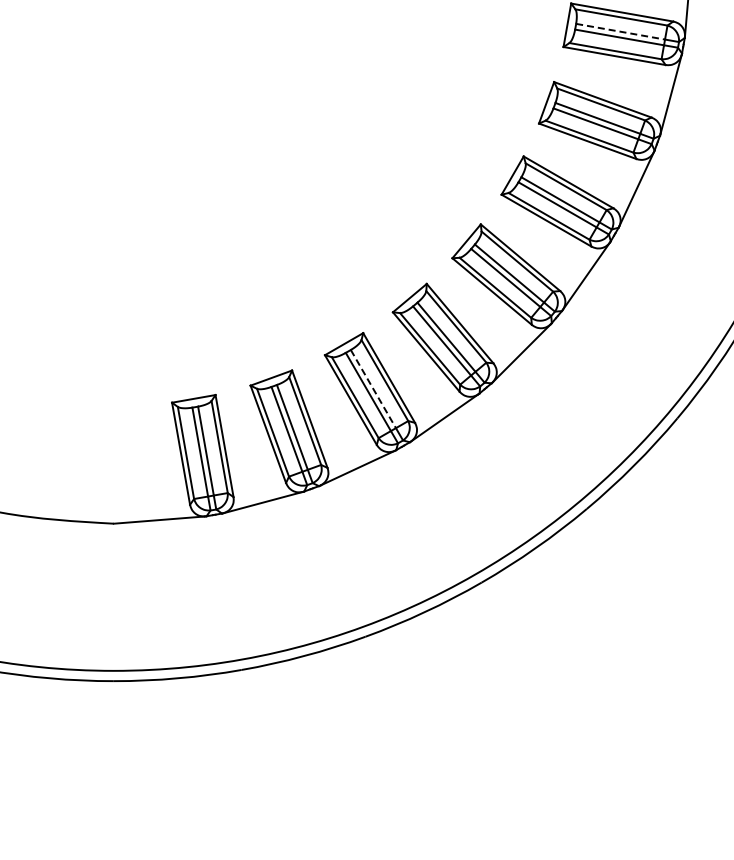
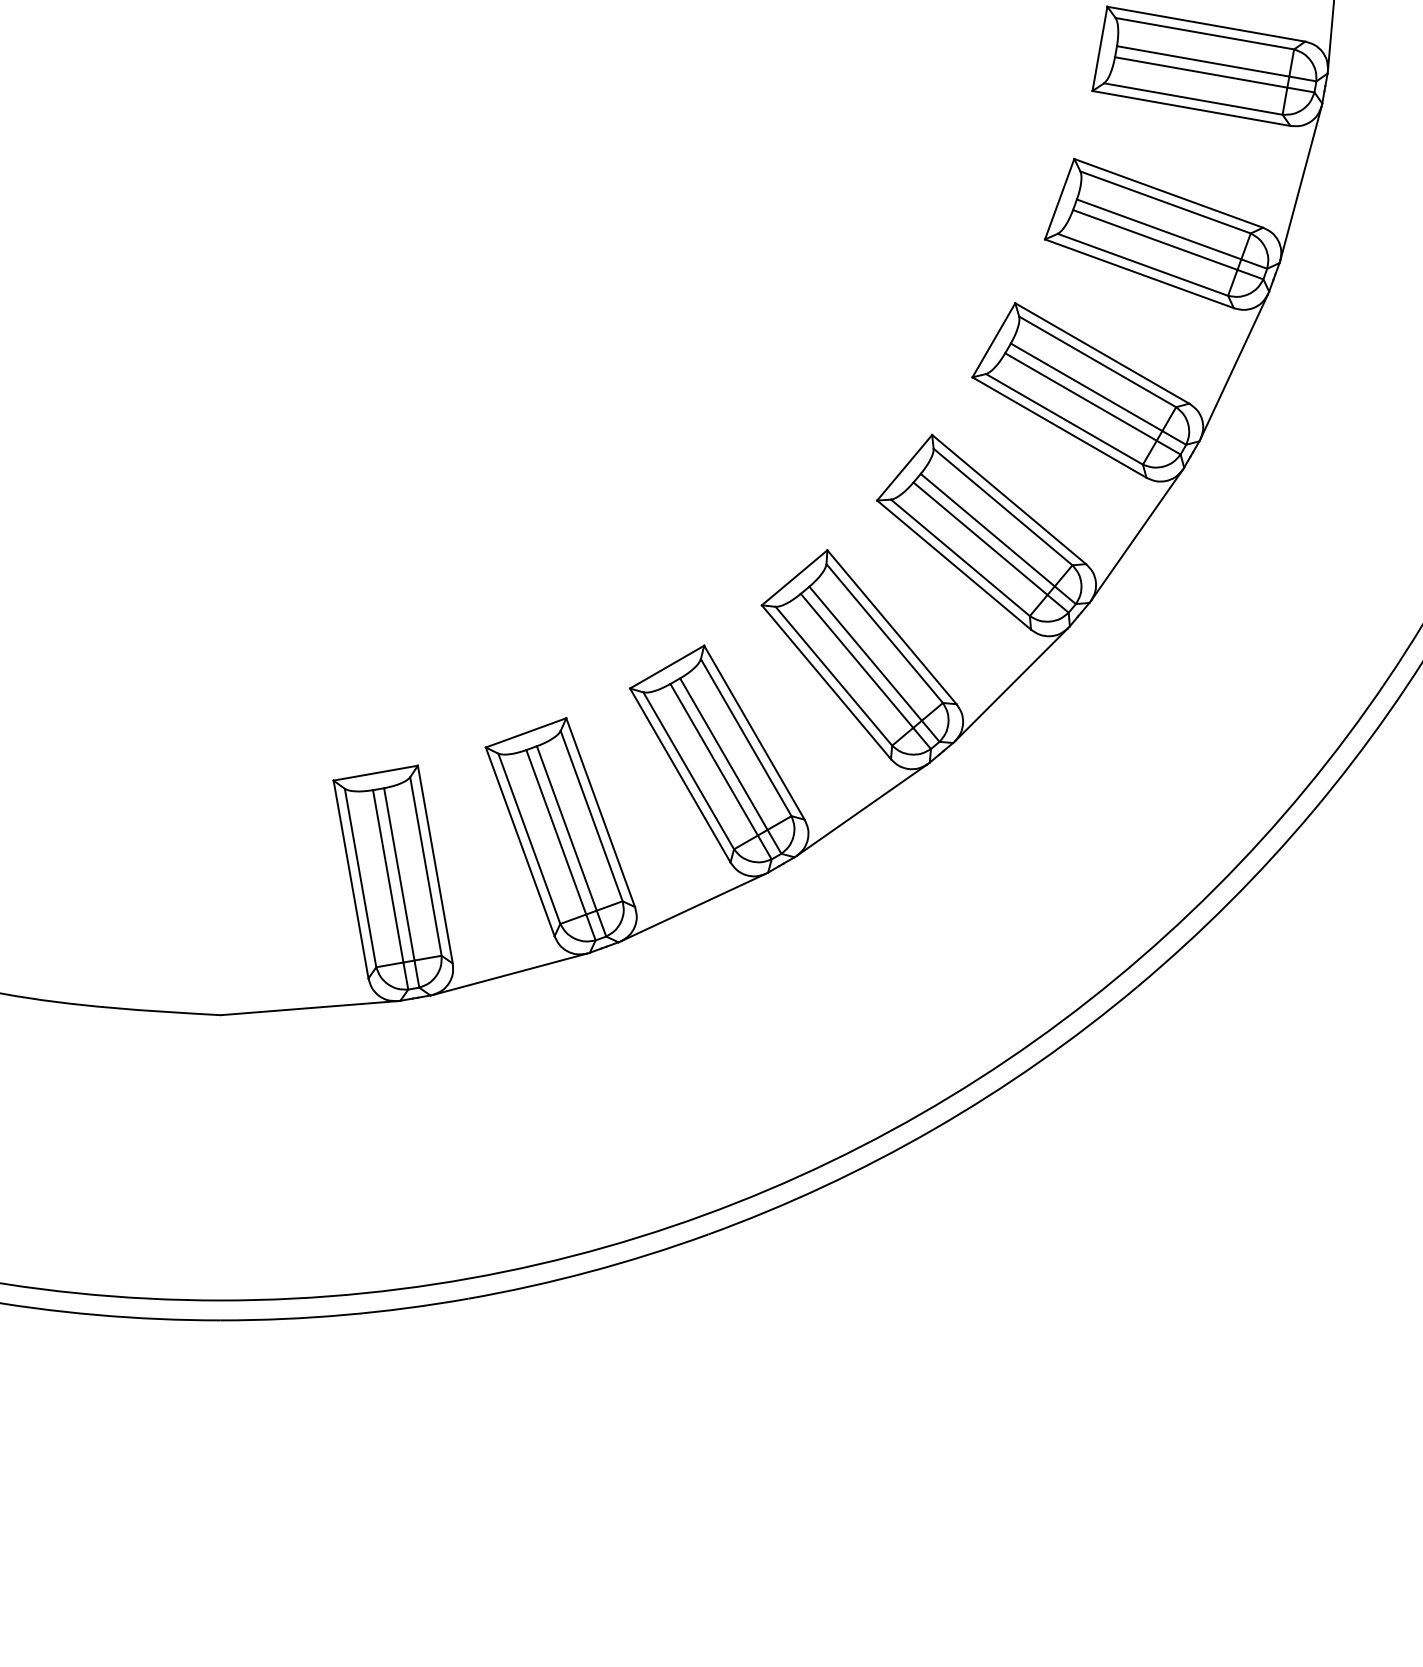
line: (621, 31) -> (1204, 60), dashed -> solid
line: (373, 389) -> (724, 754), dashed -> solid

